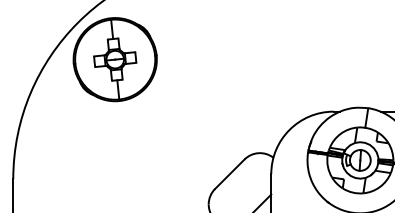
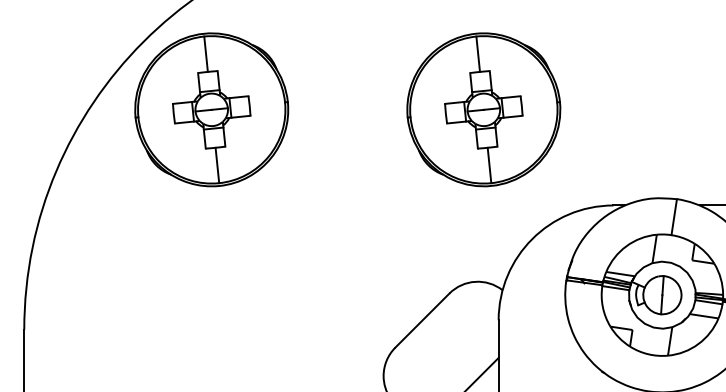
part: (262, 59) -> (482, 109), added

